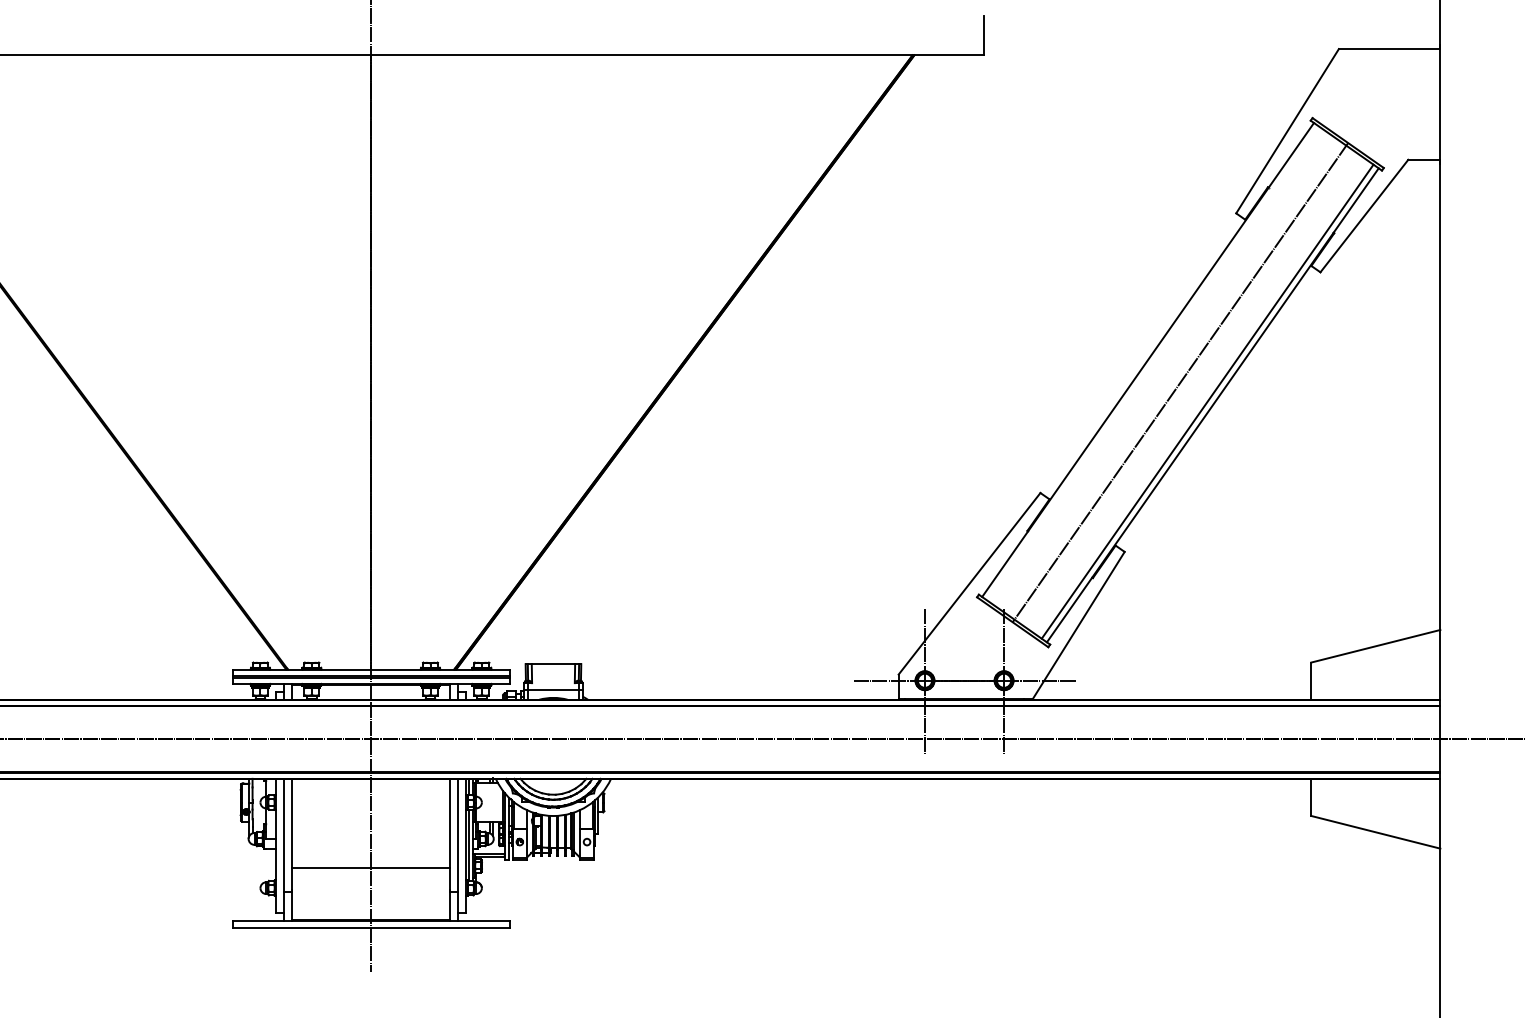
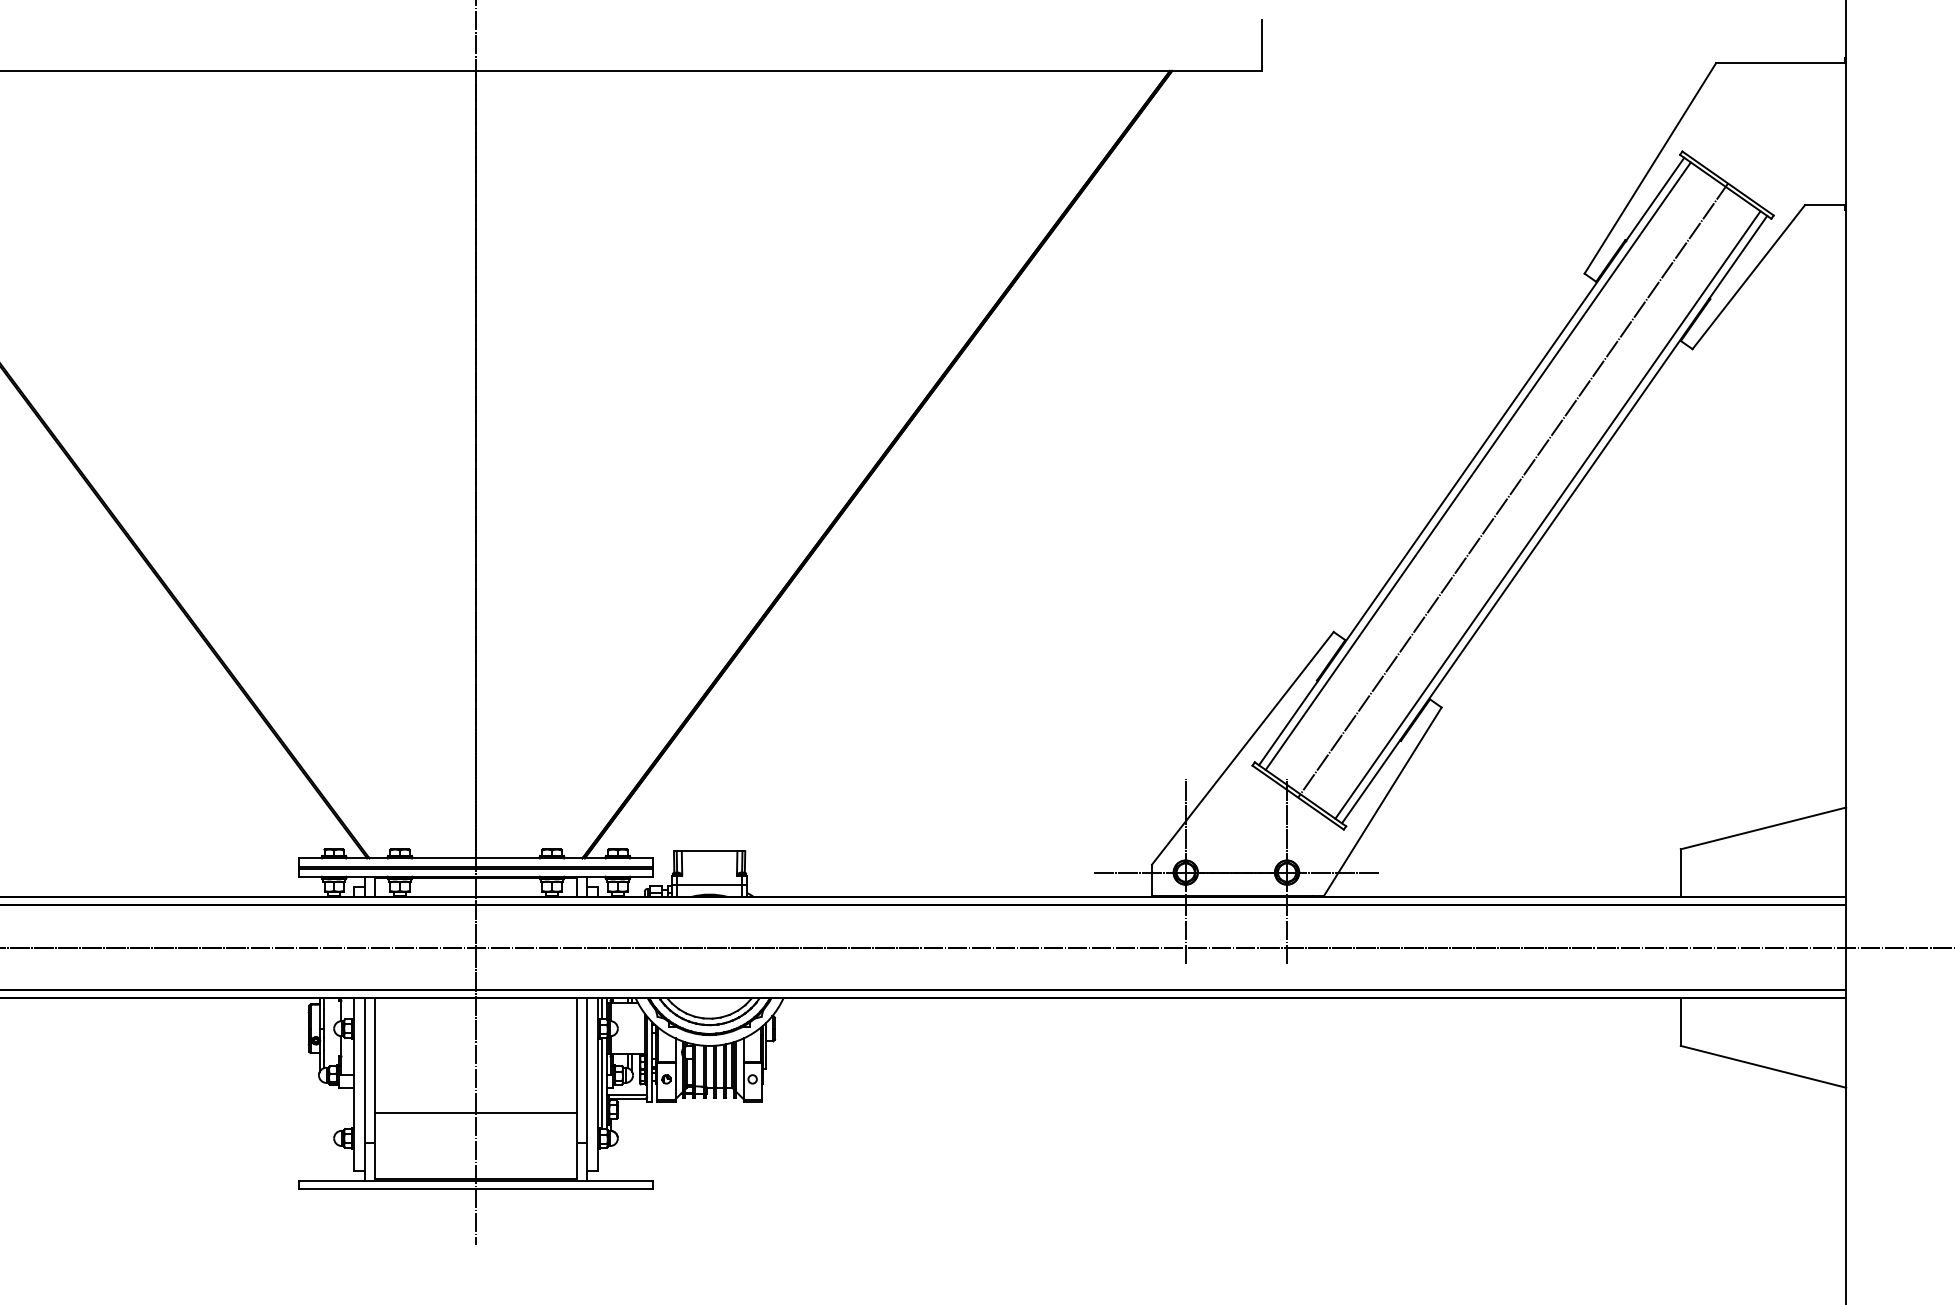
line: (1152, 363) -> (1477, 465), added

